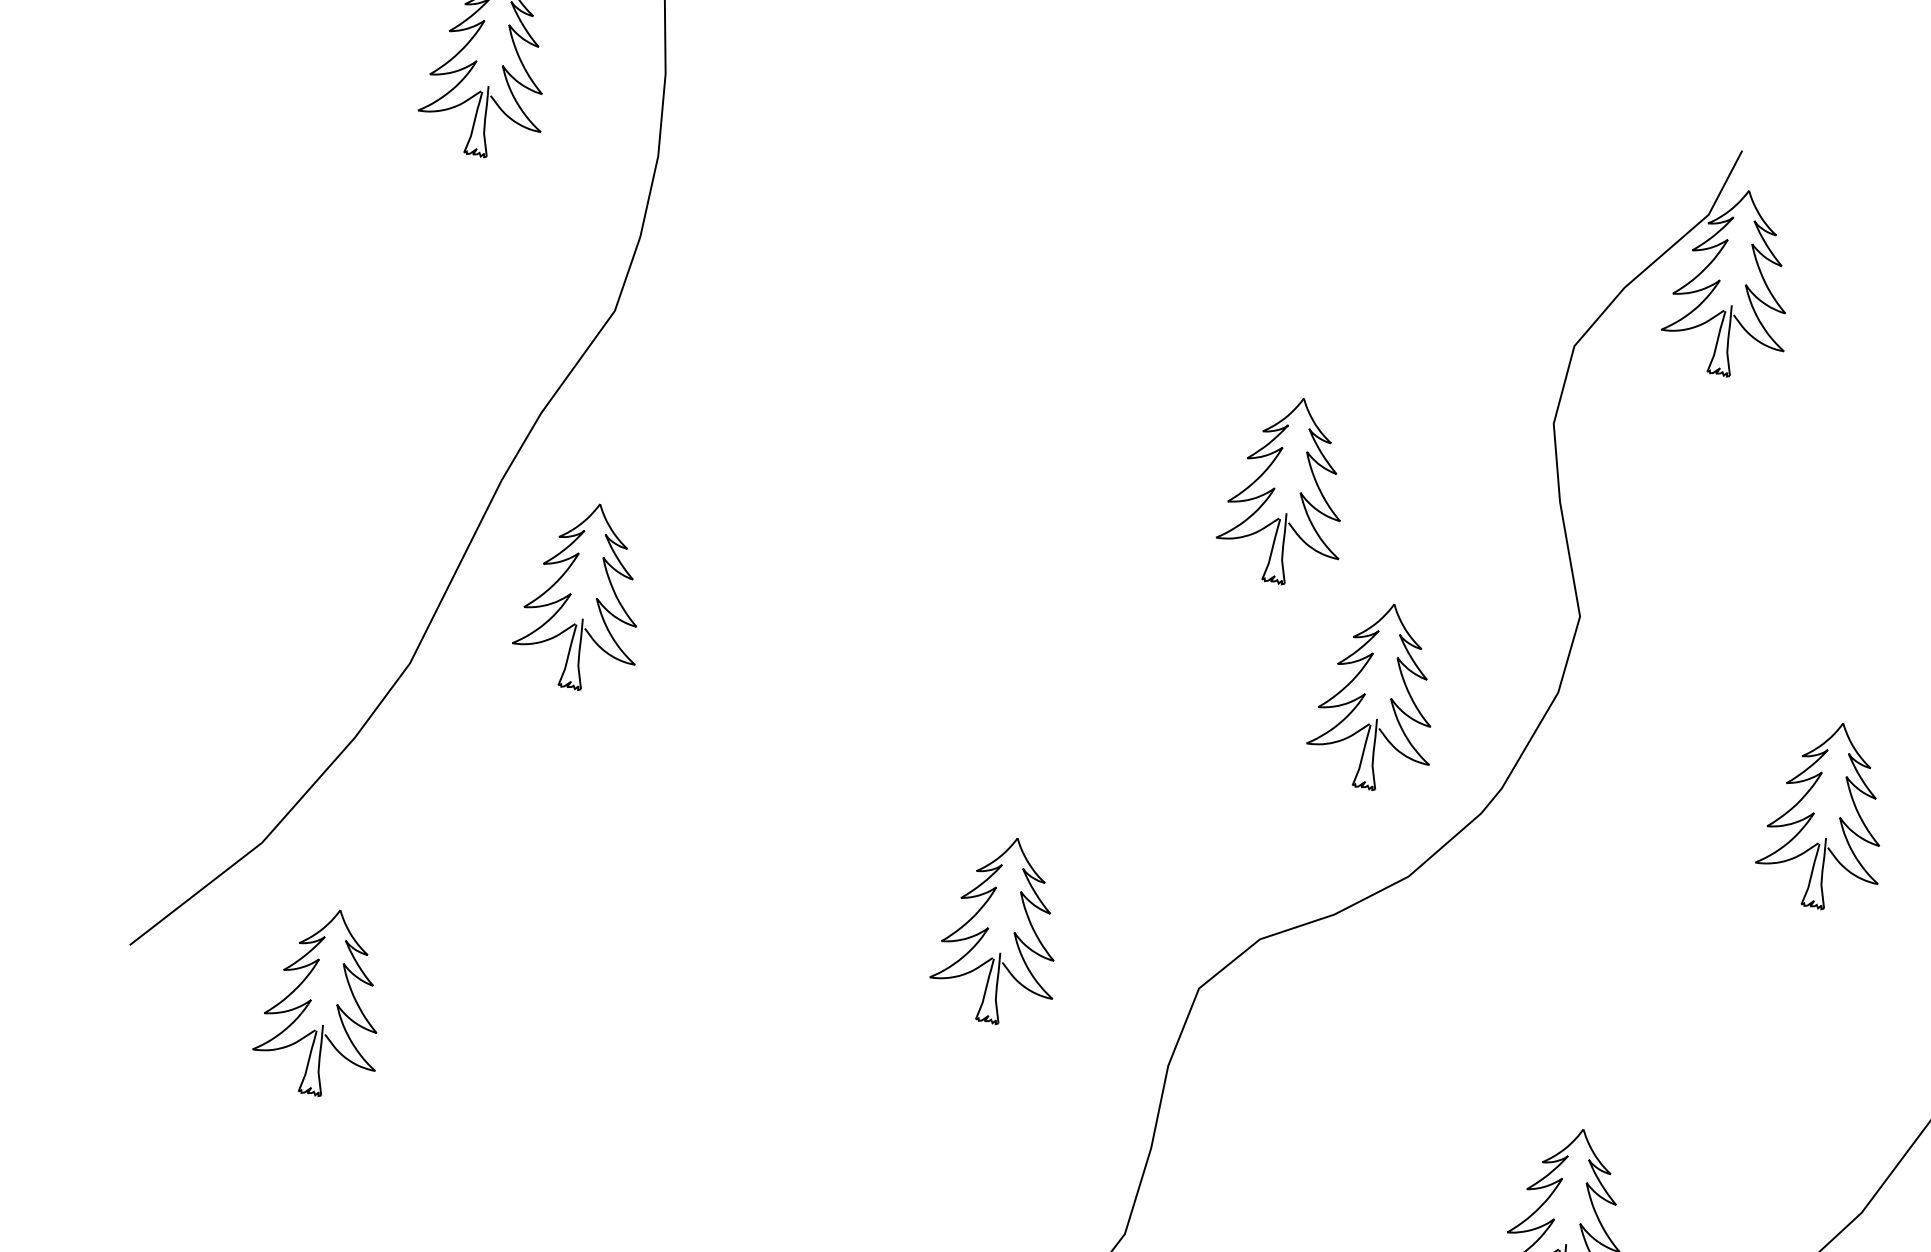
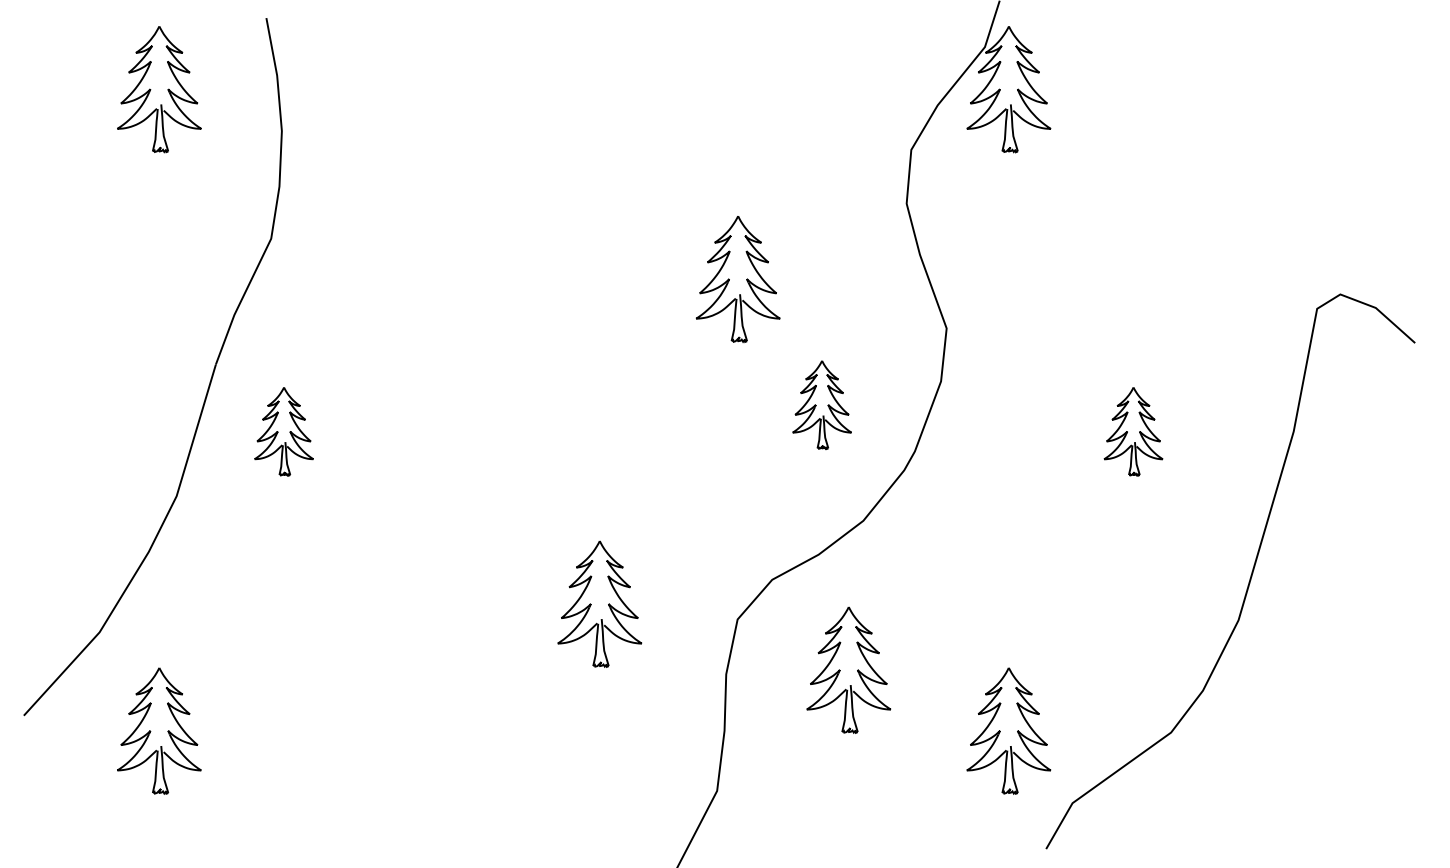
part: (583, 596) -> (283, 431), size x0.7
part: (1377, 695) -> (821, 404), size x0.7
part: (1826, 815) -> (1133, 431), size x0.7
part: (1348, 1090) -> (848, 669), added

